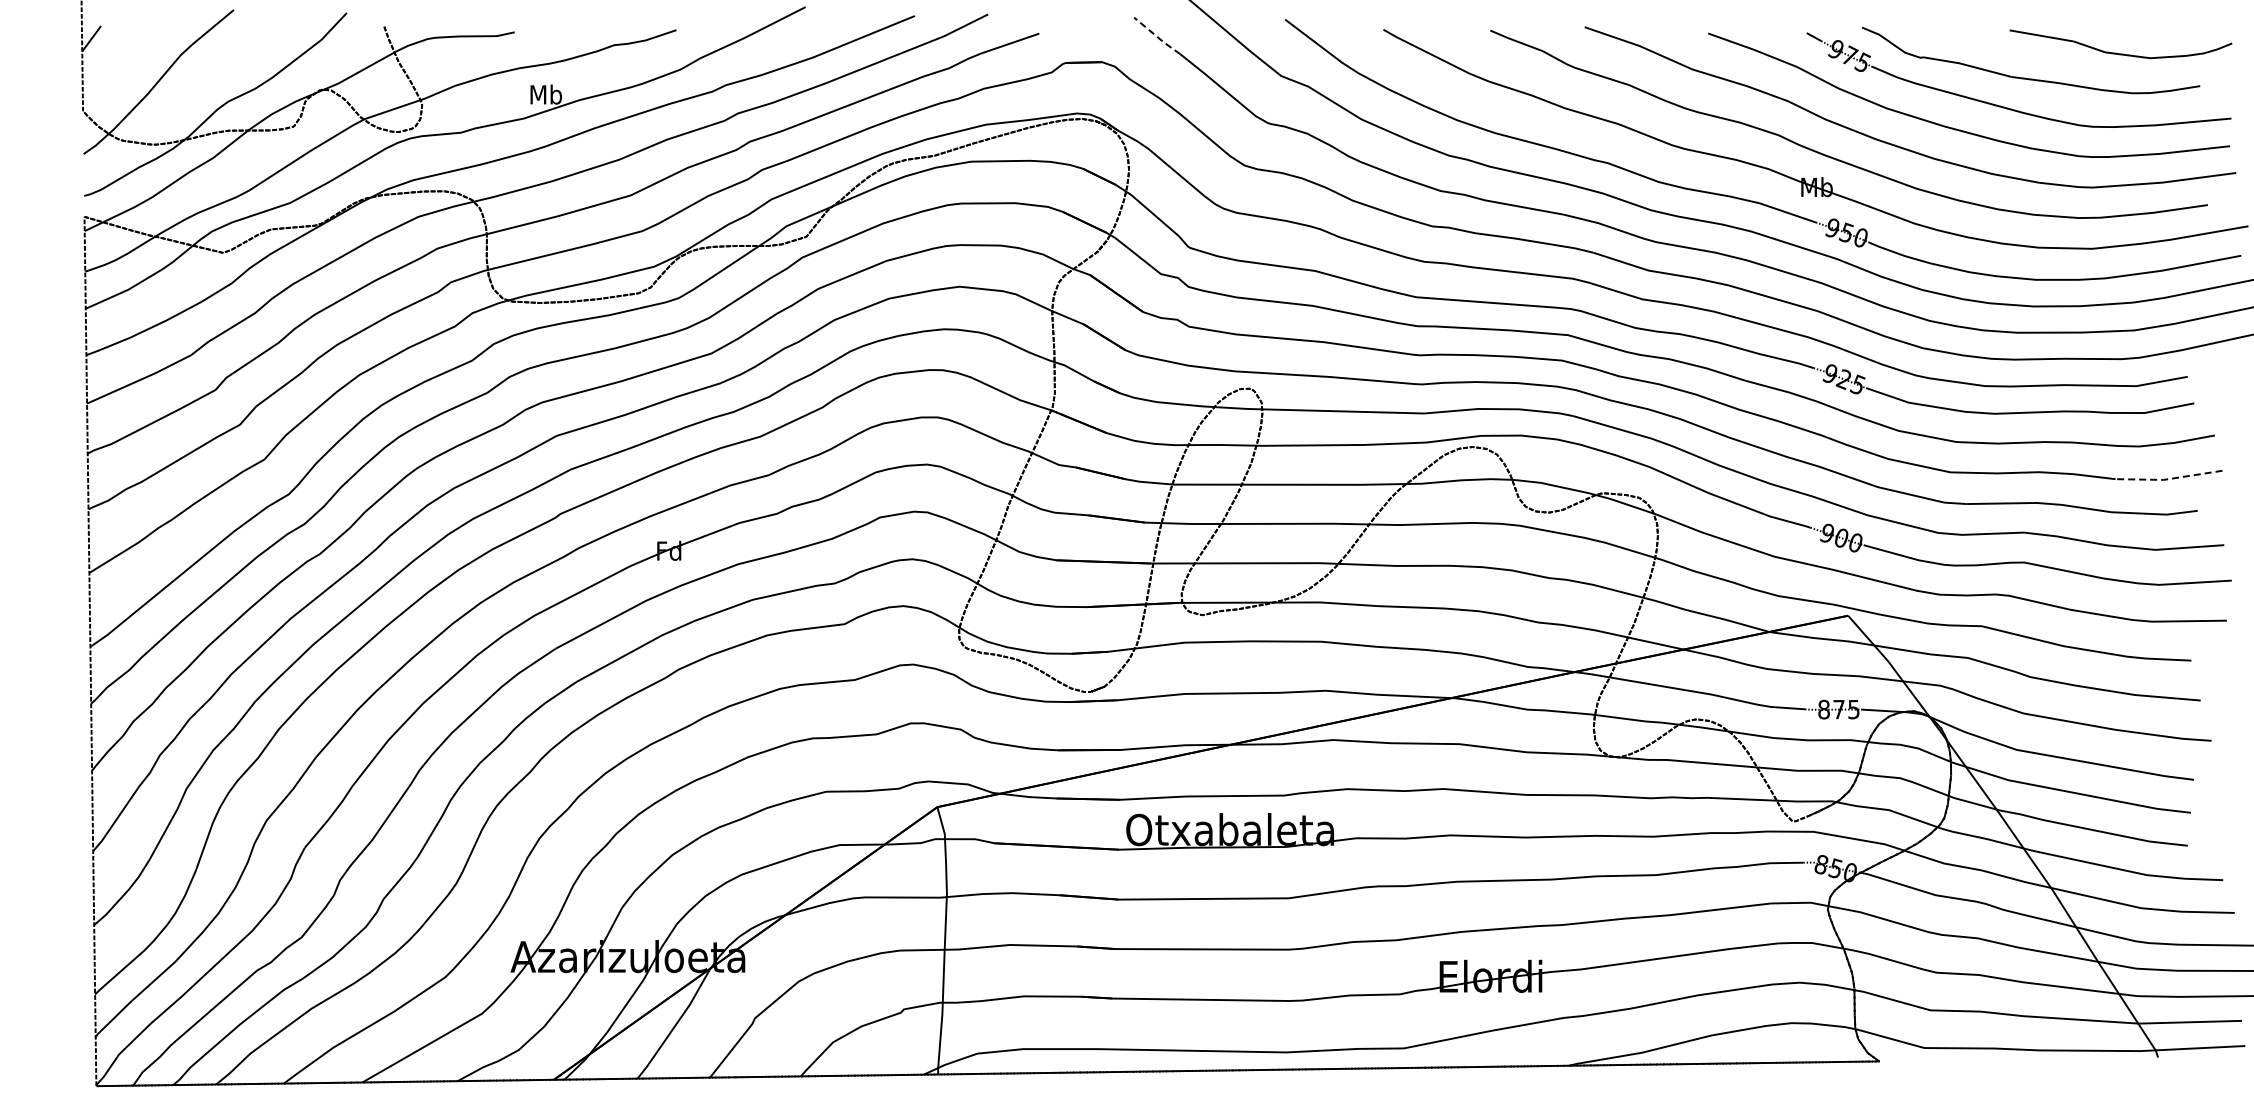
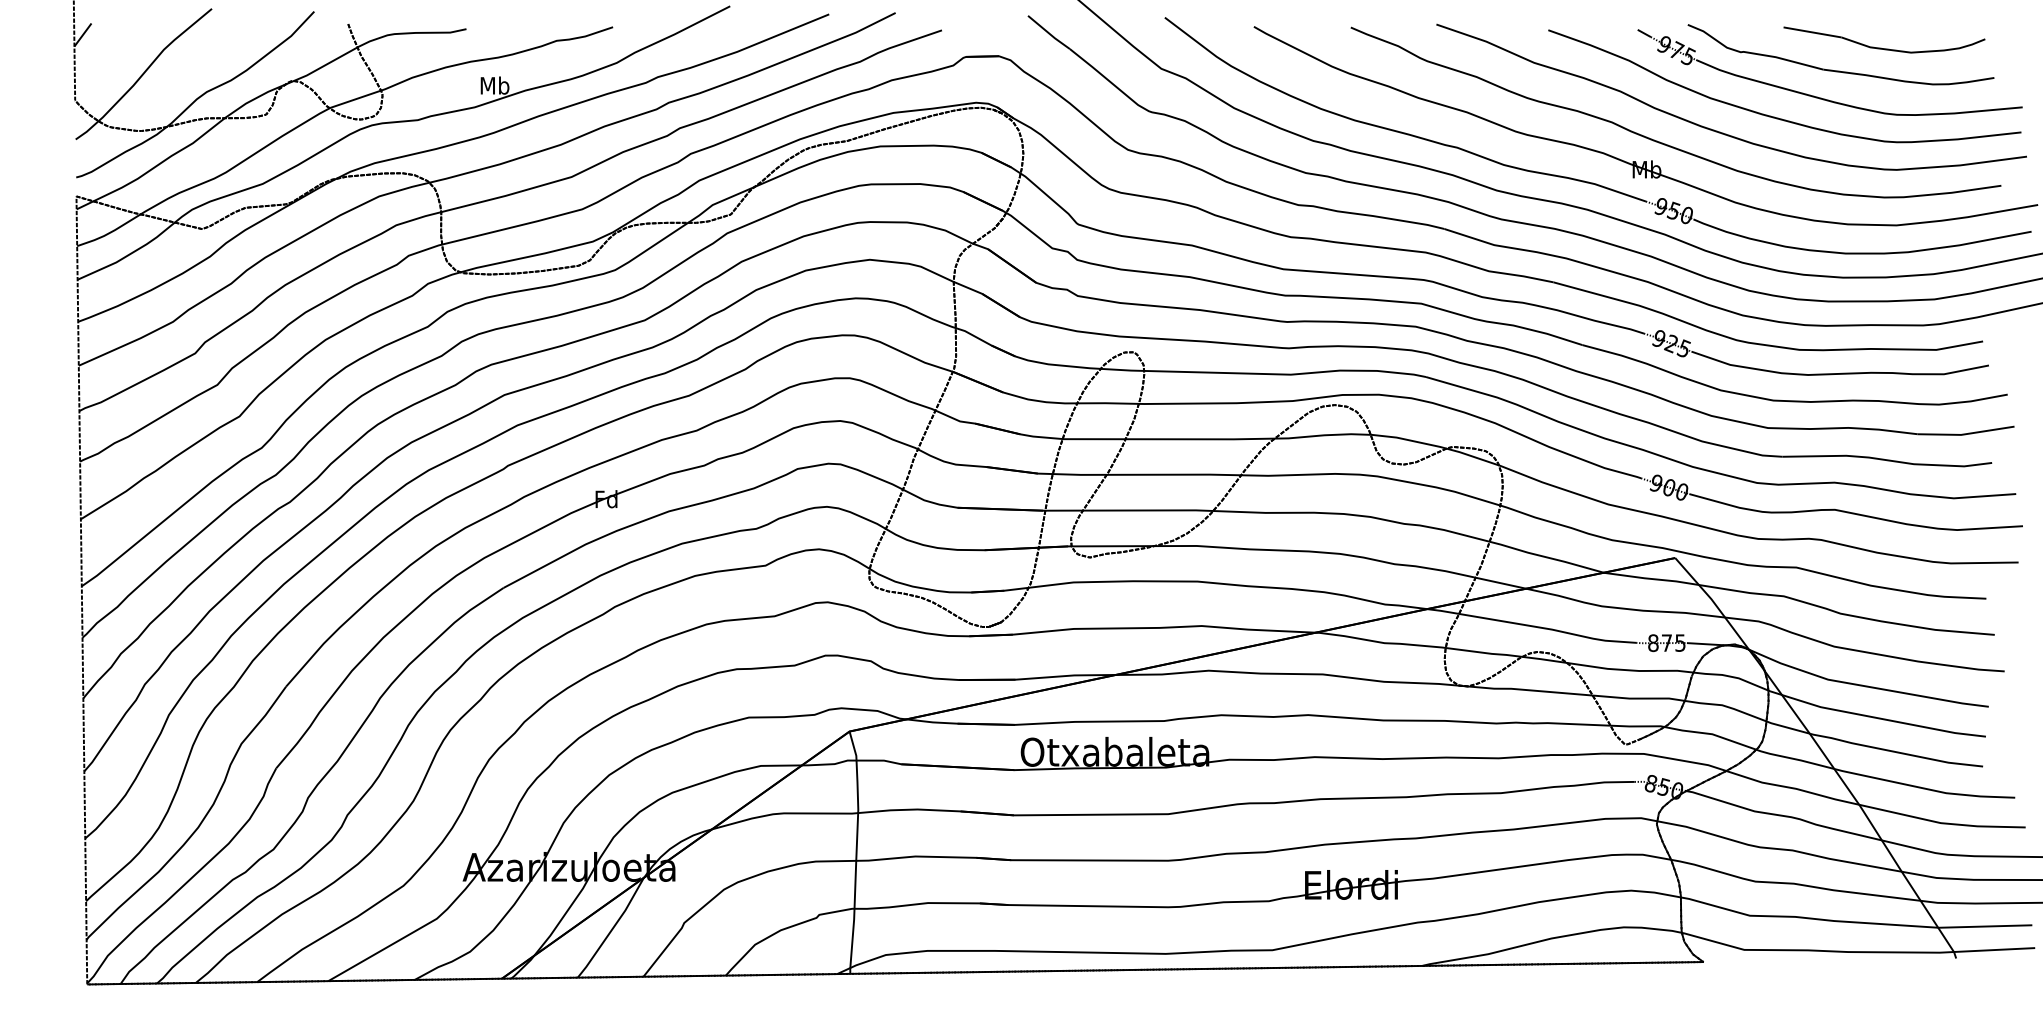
line: (1157, 36) -> (1049, 32), dashed -> solid
part: (2116, 52) -> (1880, 47), moved
line: (2168, 479) -> (1965, 434), dashed -> solid

